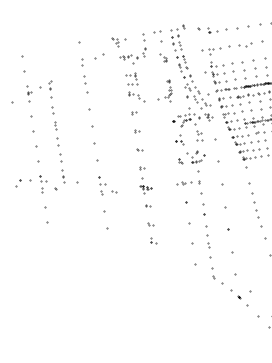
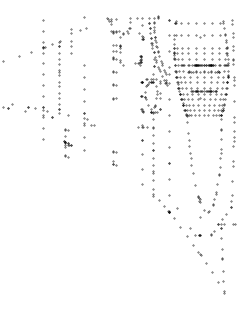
part: (86, 76) -> (72, 41), moved
part: (164, 91) -> (138, 60), size x0.6
part: (146, 187) -> (67, 143), moved

